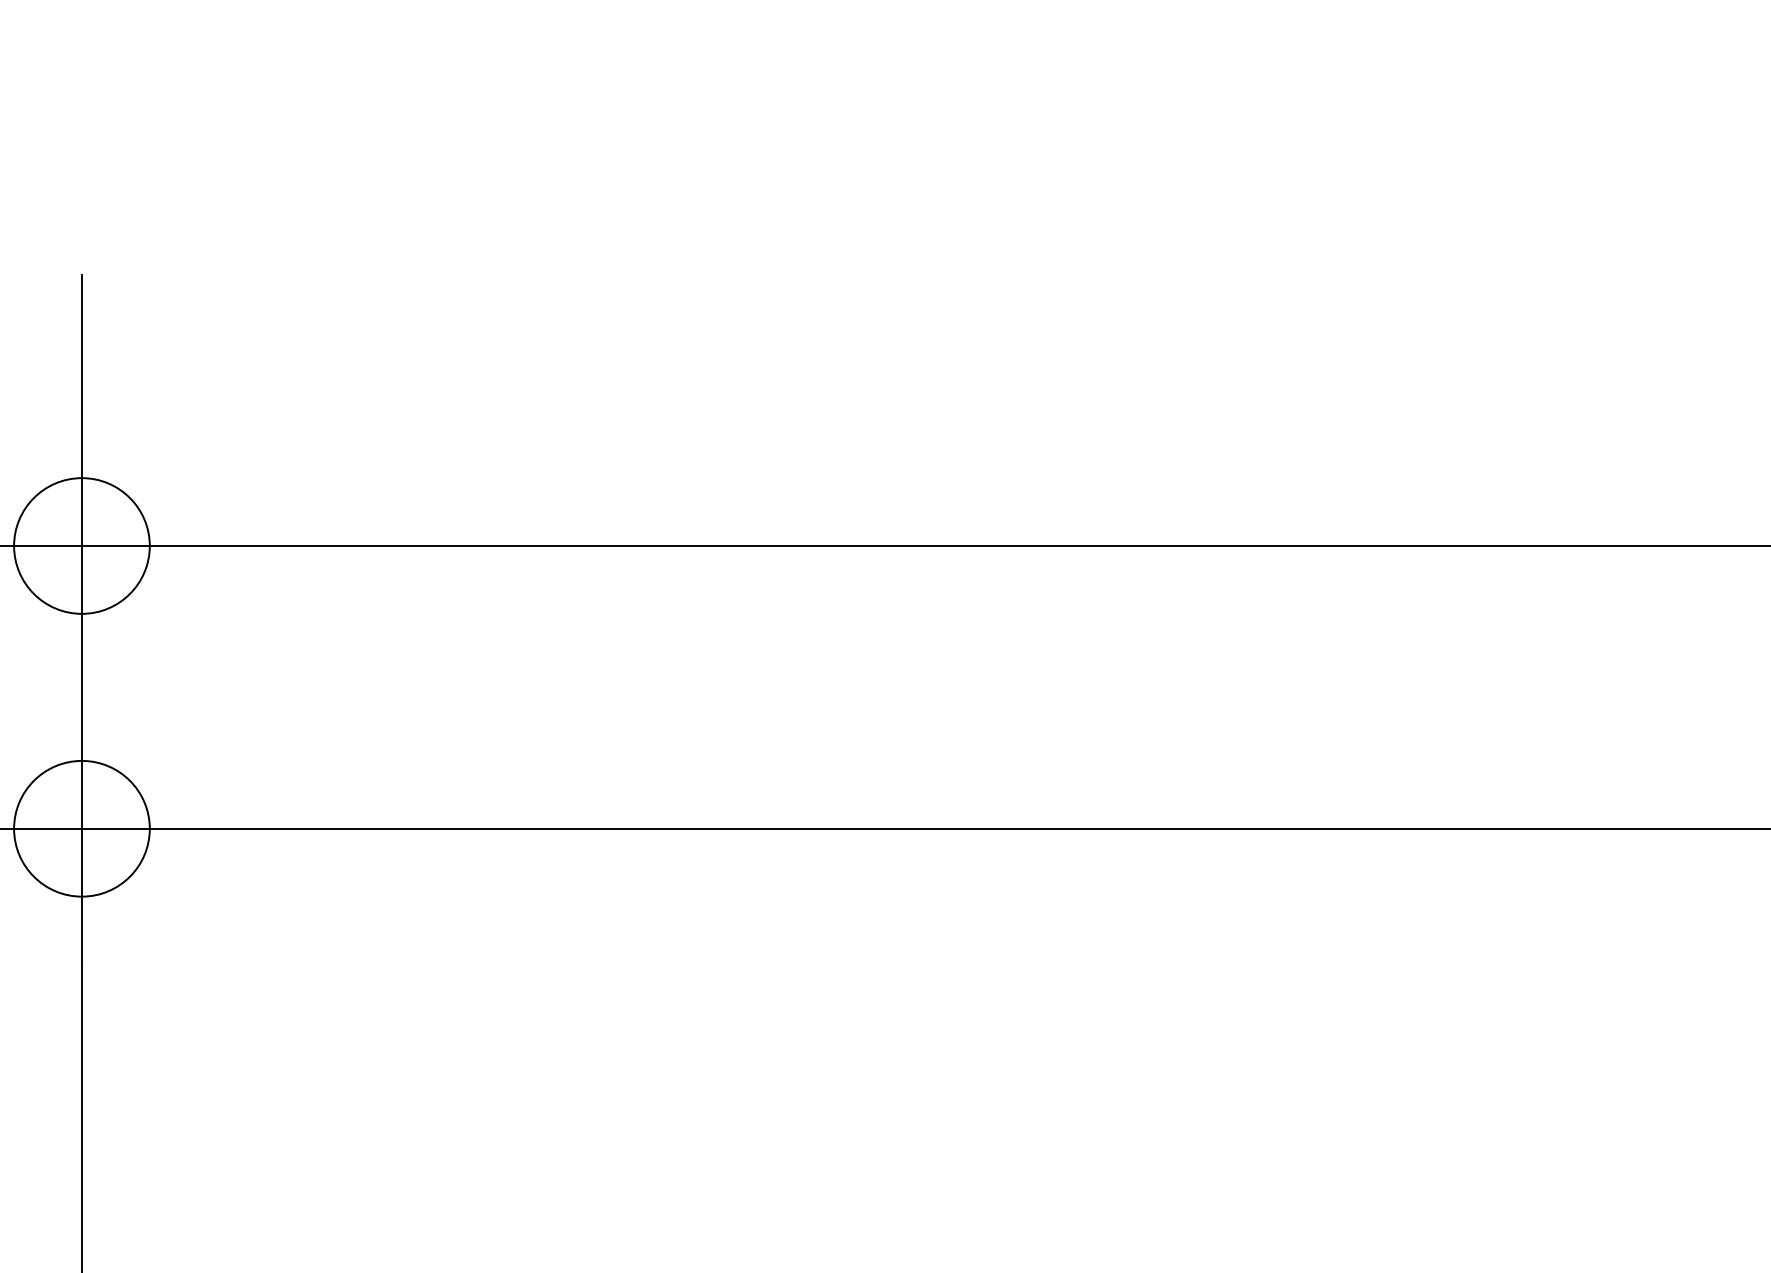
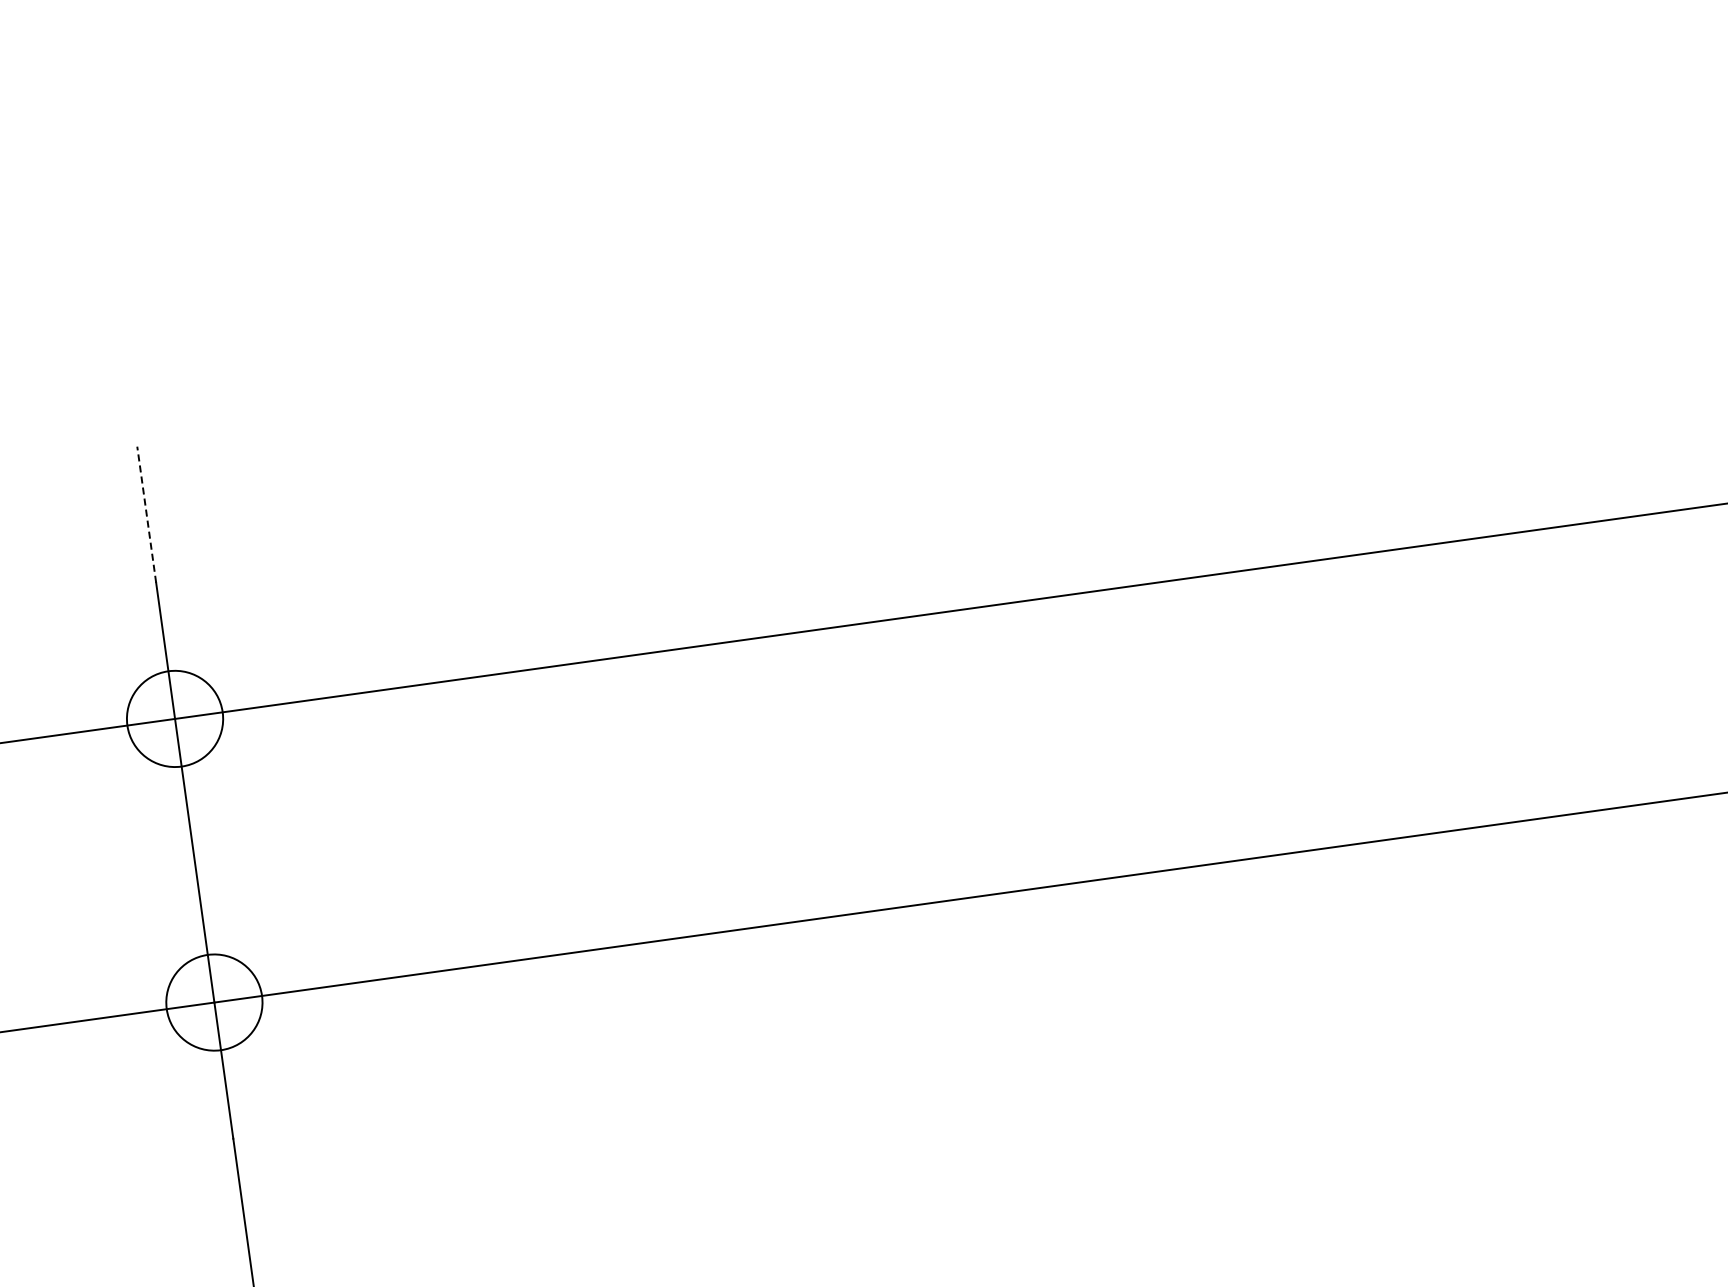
line: (81, 342) -> (146, 514), solid -> dashed
circle: (81, 545) -> (174, 718), size x0.7
circle: (81, 828) -> (213, 1002), size x0.7

